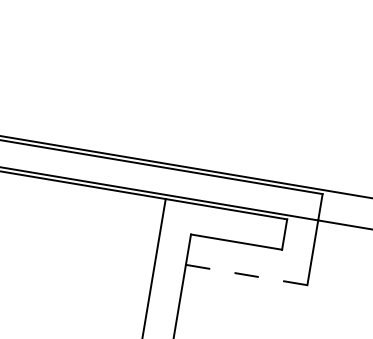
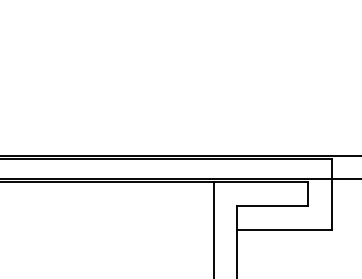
line: (246, 274) -> (284, 229), dashed -> solid

